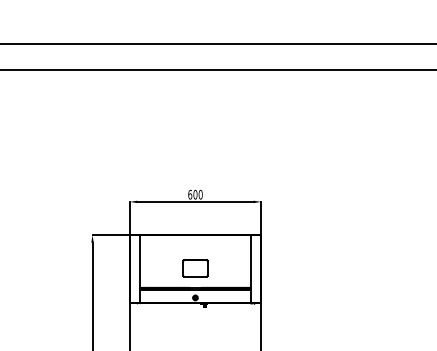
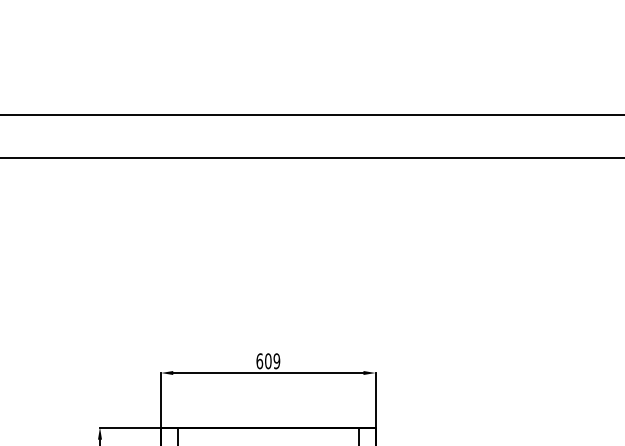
text: (200, 194) -> (276, 360), 600 -> 609

